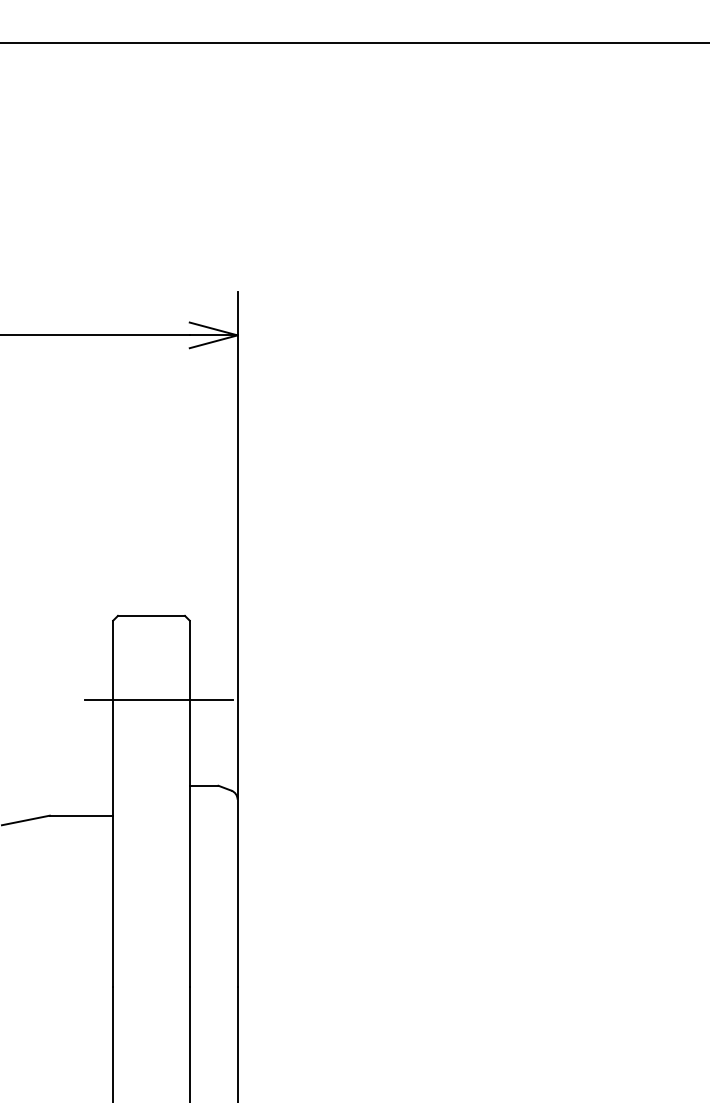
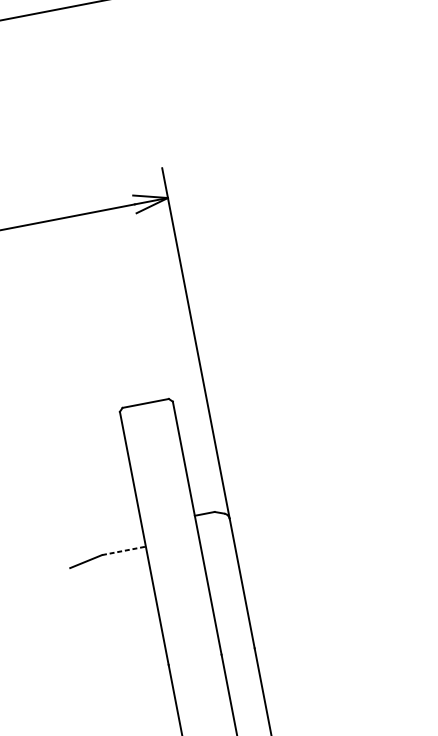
line: (158, 699) -> (161, 460), removed
line: (81, 815) -> (123, 550), solid -> dashed

